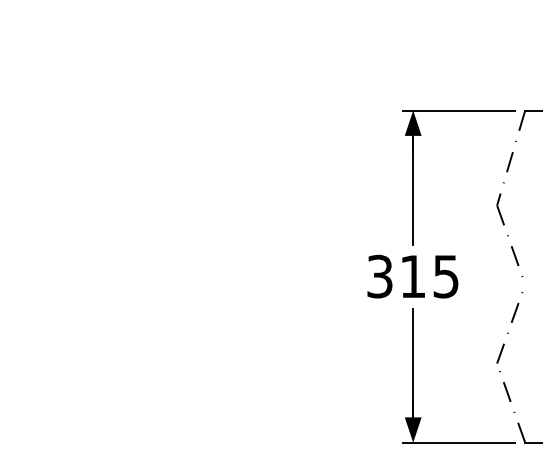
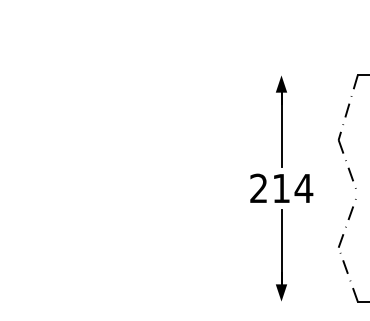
line: (458, 110) -> (312, 75), removed
text: (413, 276) -> (281, 188), 315 -> 214
line: (458, 442) -> (312, 301), removed

